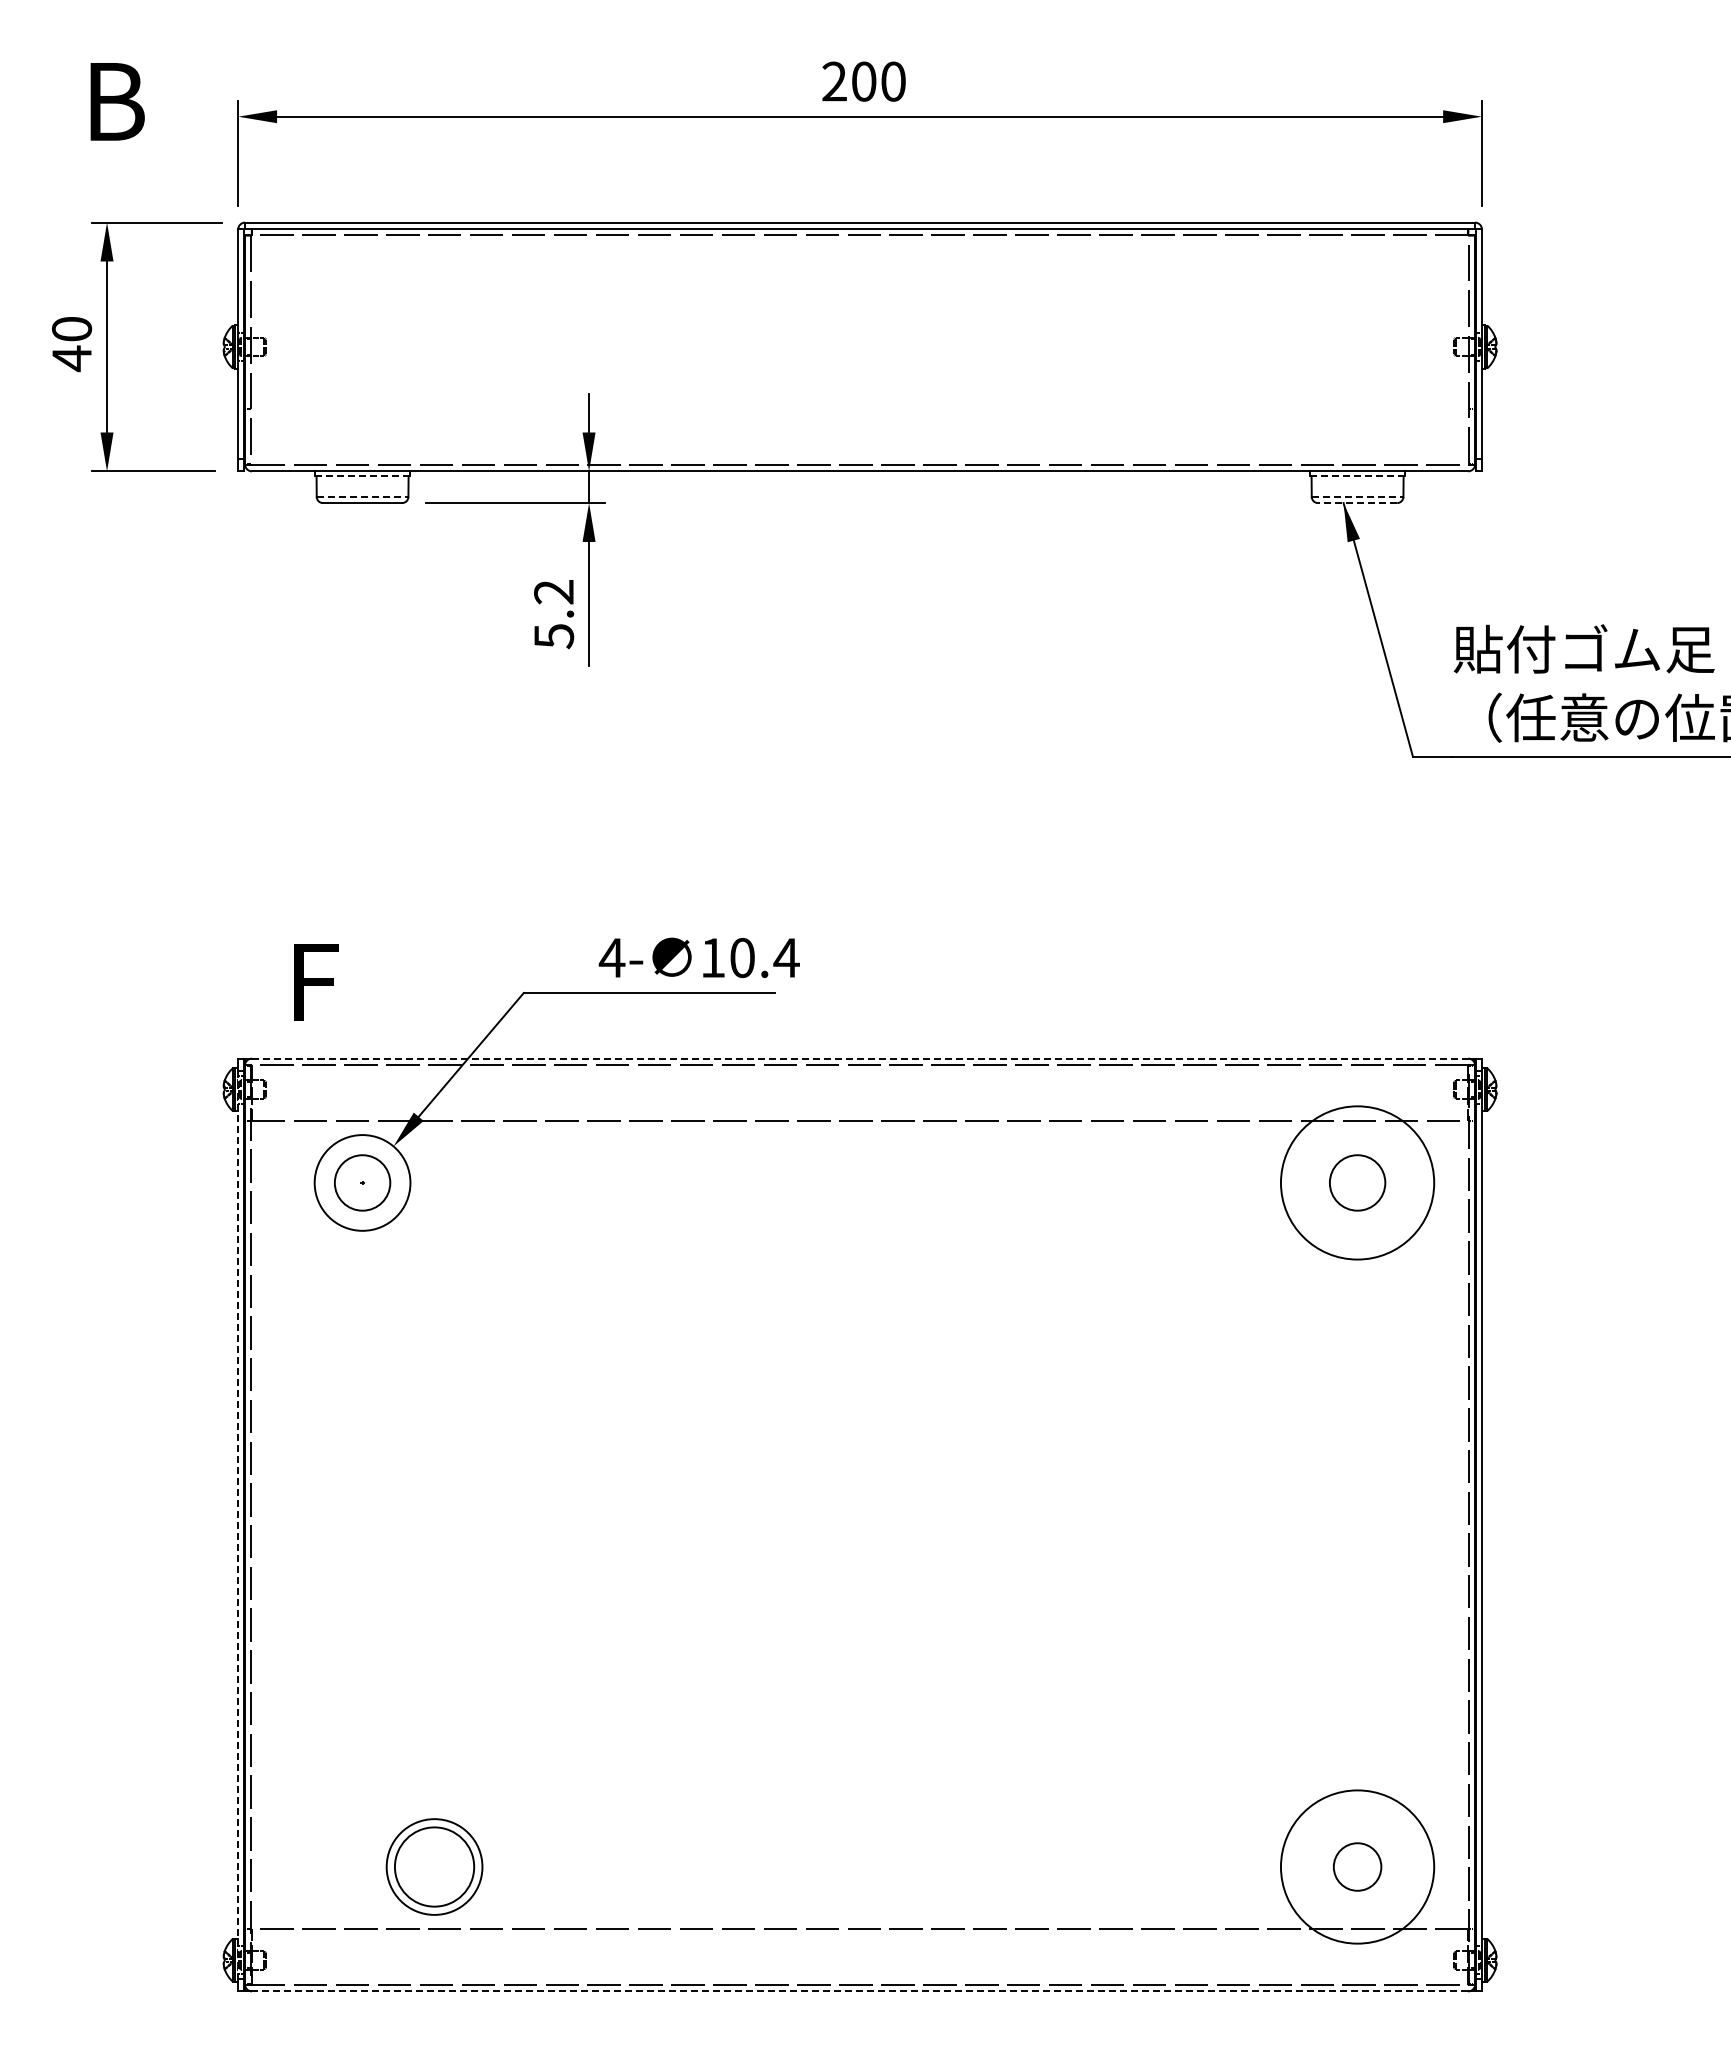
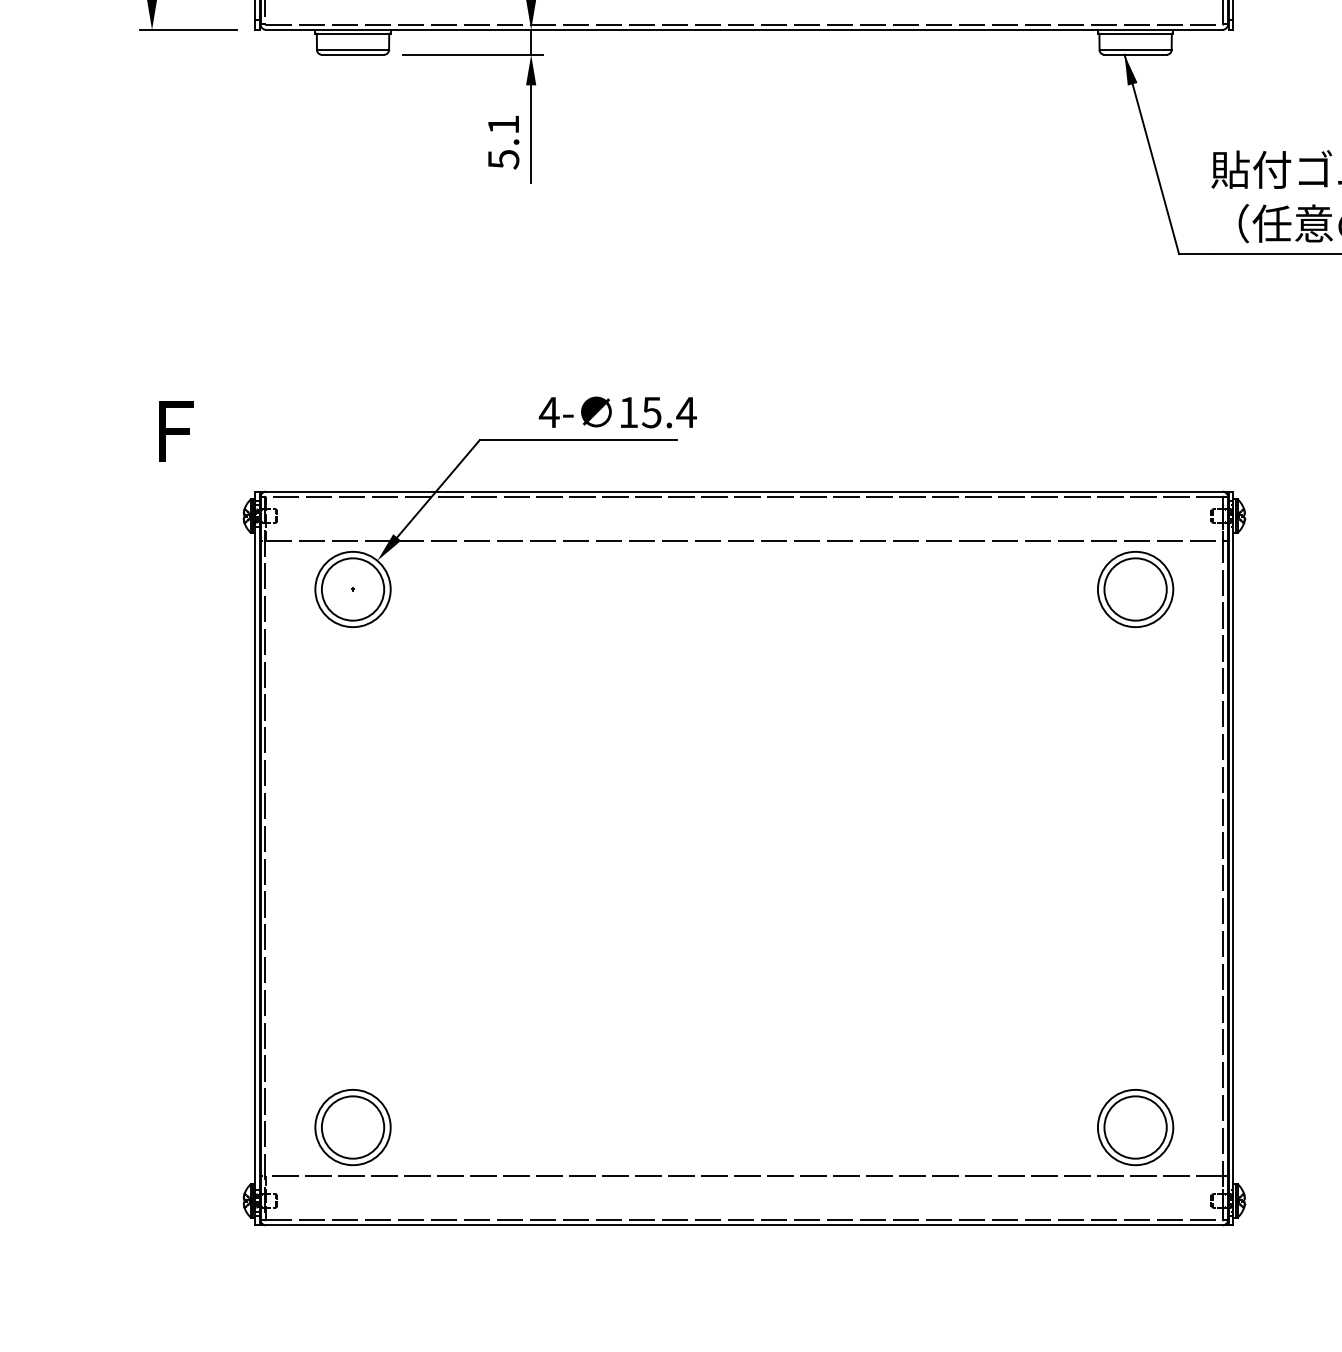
line: (362, 476) -> (352, 33), dashed -> solid
line: (1357, 476) -> (1135, 33), dashed -> solid
line: (362, 496) -> (352, 49), dashed -> solid
line: (1357, 496) -> (1135, 49), dashed -> solid
line: (1357, 503) -> (1135, 55), dashed -> solid
text: (553, 592) -> (503, 125), 5.2 -> 5.1
text: (741, 957) -> (651, 412), 10.4 -> 15.4
text: (316, 982) -> (176, 431), moved
line: (860, 1058) -> (744, 491), dashed -> solid
circle: (362, 1182) -> (352, 589), size x1.43
circle: (1357, 1182) -> (1135, 589), size x0.62
circle: (1357, 1182) -> (1135, 589), size x1.43
line: (238, 1524) -> (255, 858), dashed -> solid
part: (434, 1866) -> (352, 1127), moved
circle: (1357, 1866) -> (1135, 1127), size x0.62
circle: (1357, 1866) -> (1135, 1127), size x1.67
line: (859, 1991) -> (743, 1225), dashed -> solid

